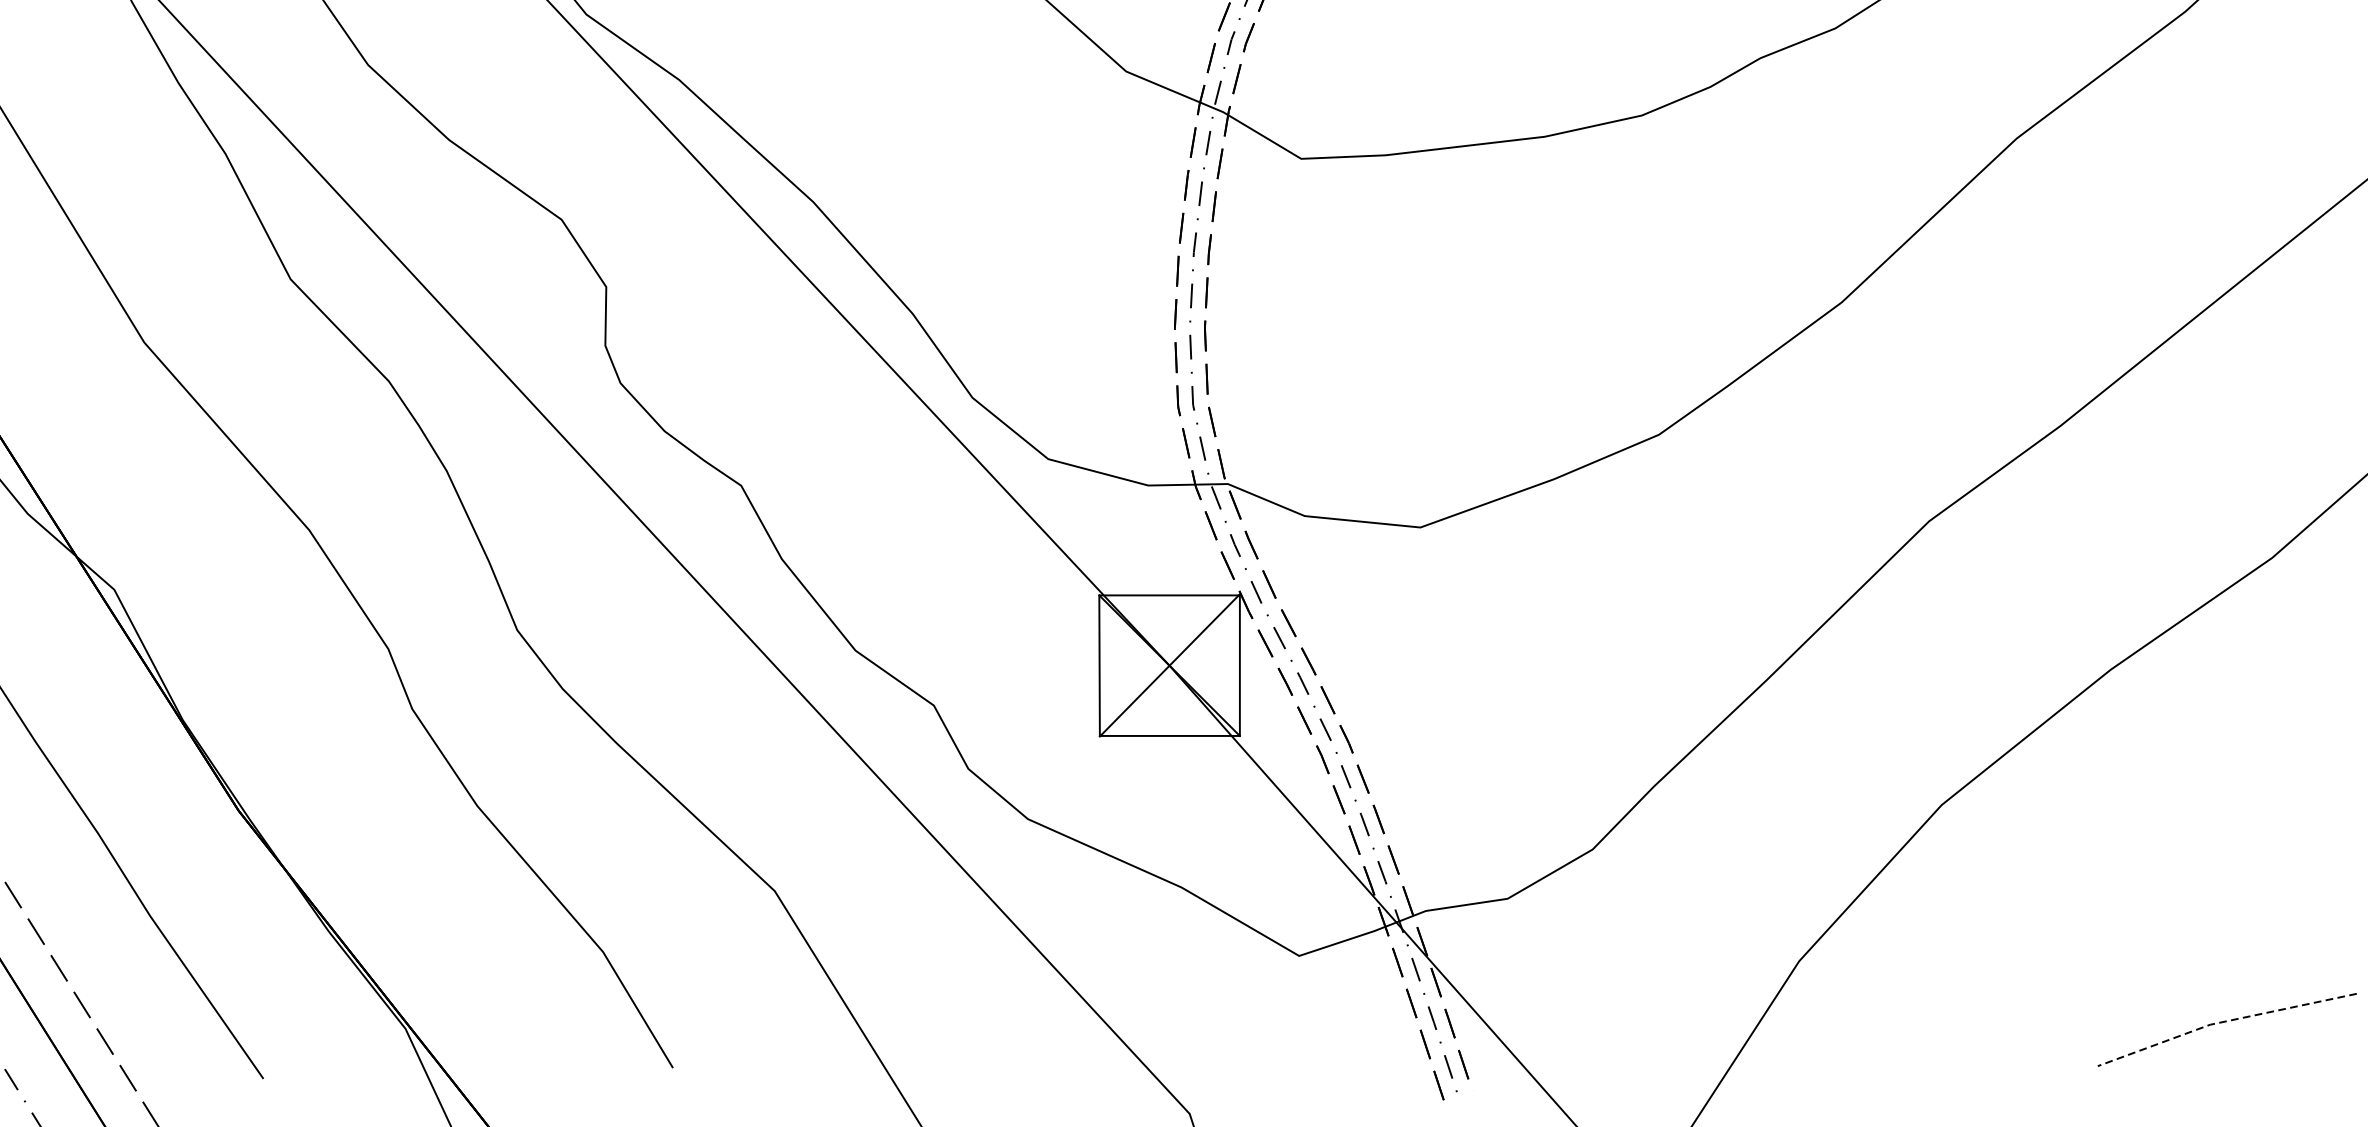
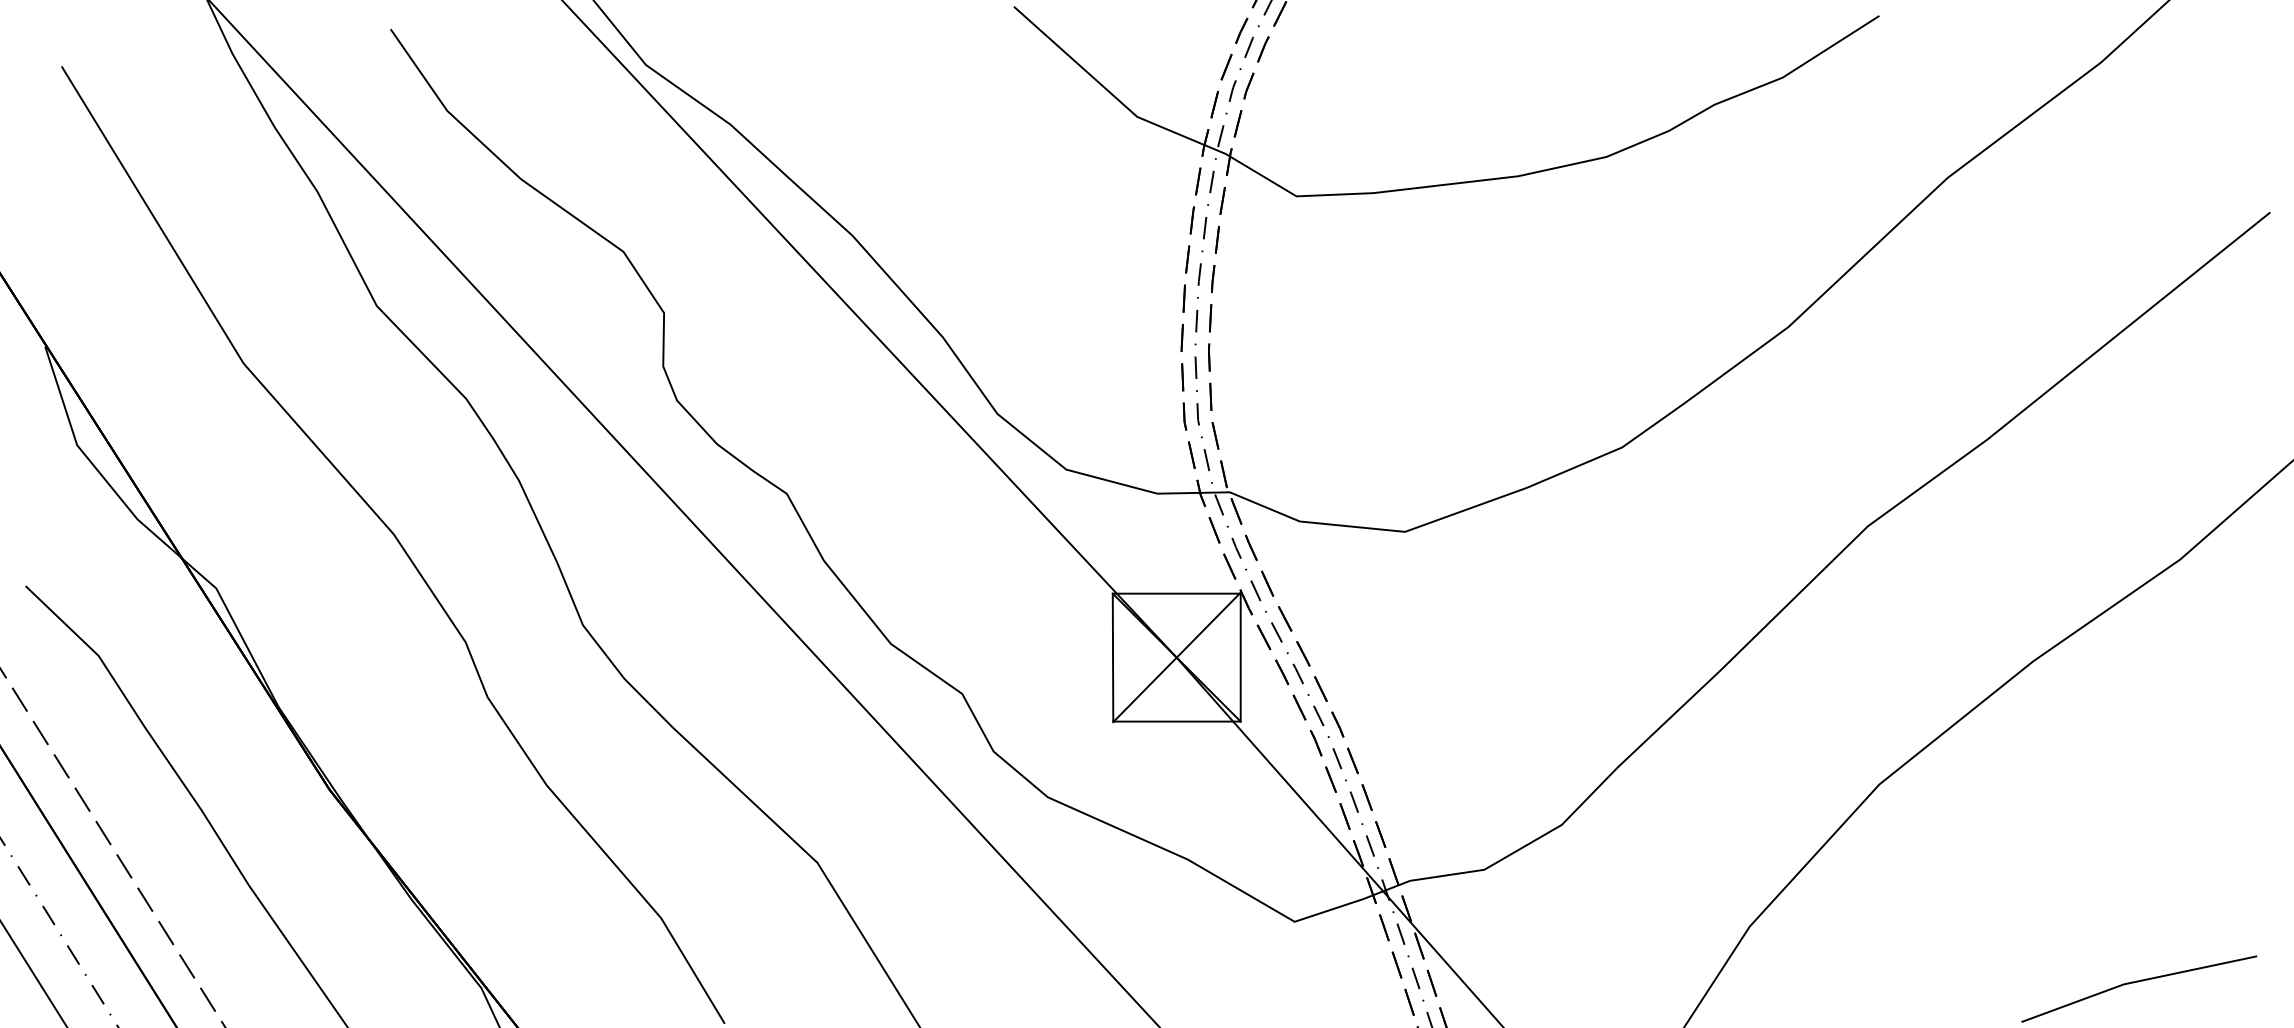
line: (2224, 1021) -> (2136, 981), dashed -> solid

